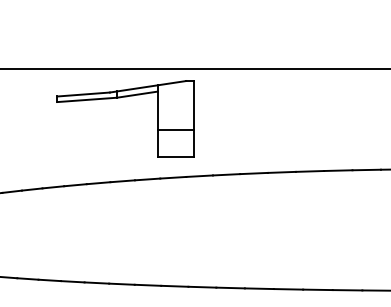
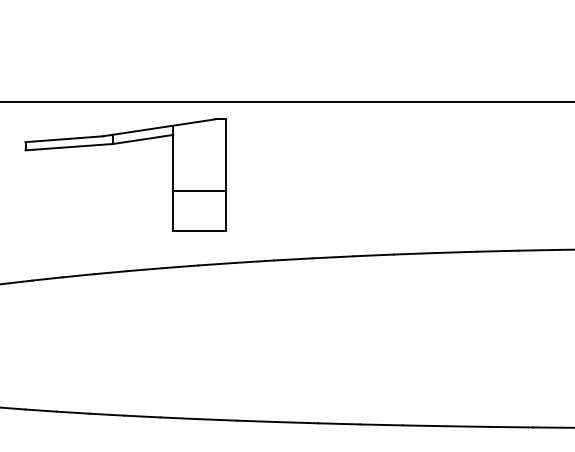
part: (120, 98) -> (118, 145), moved

